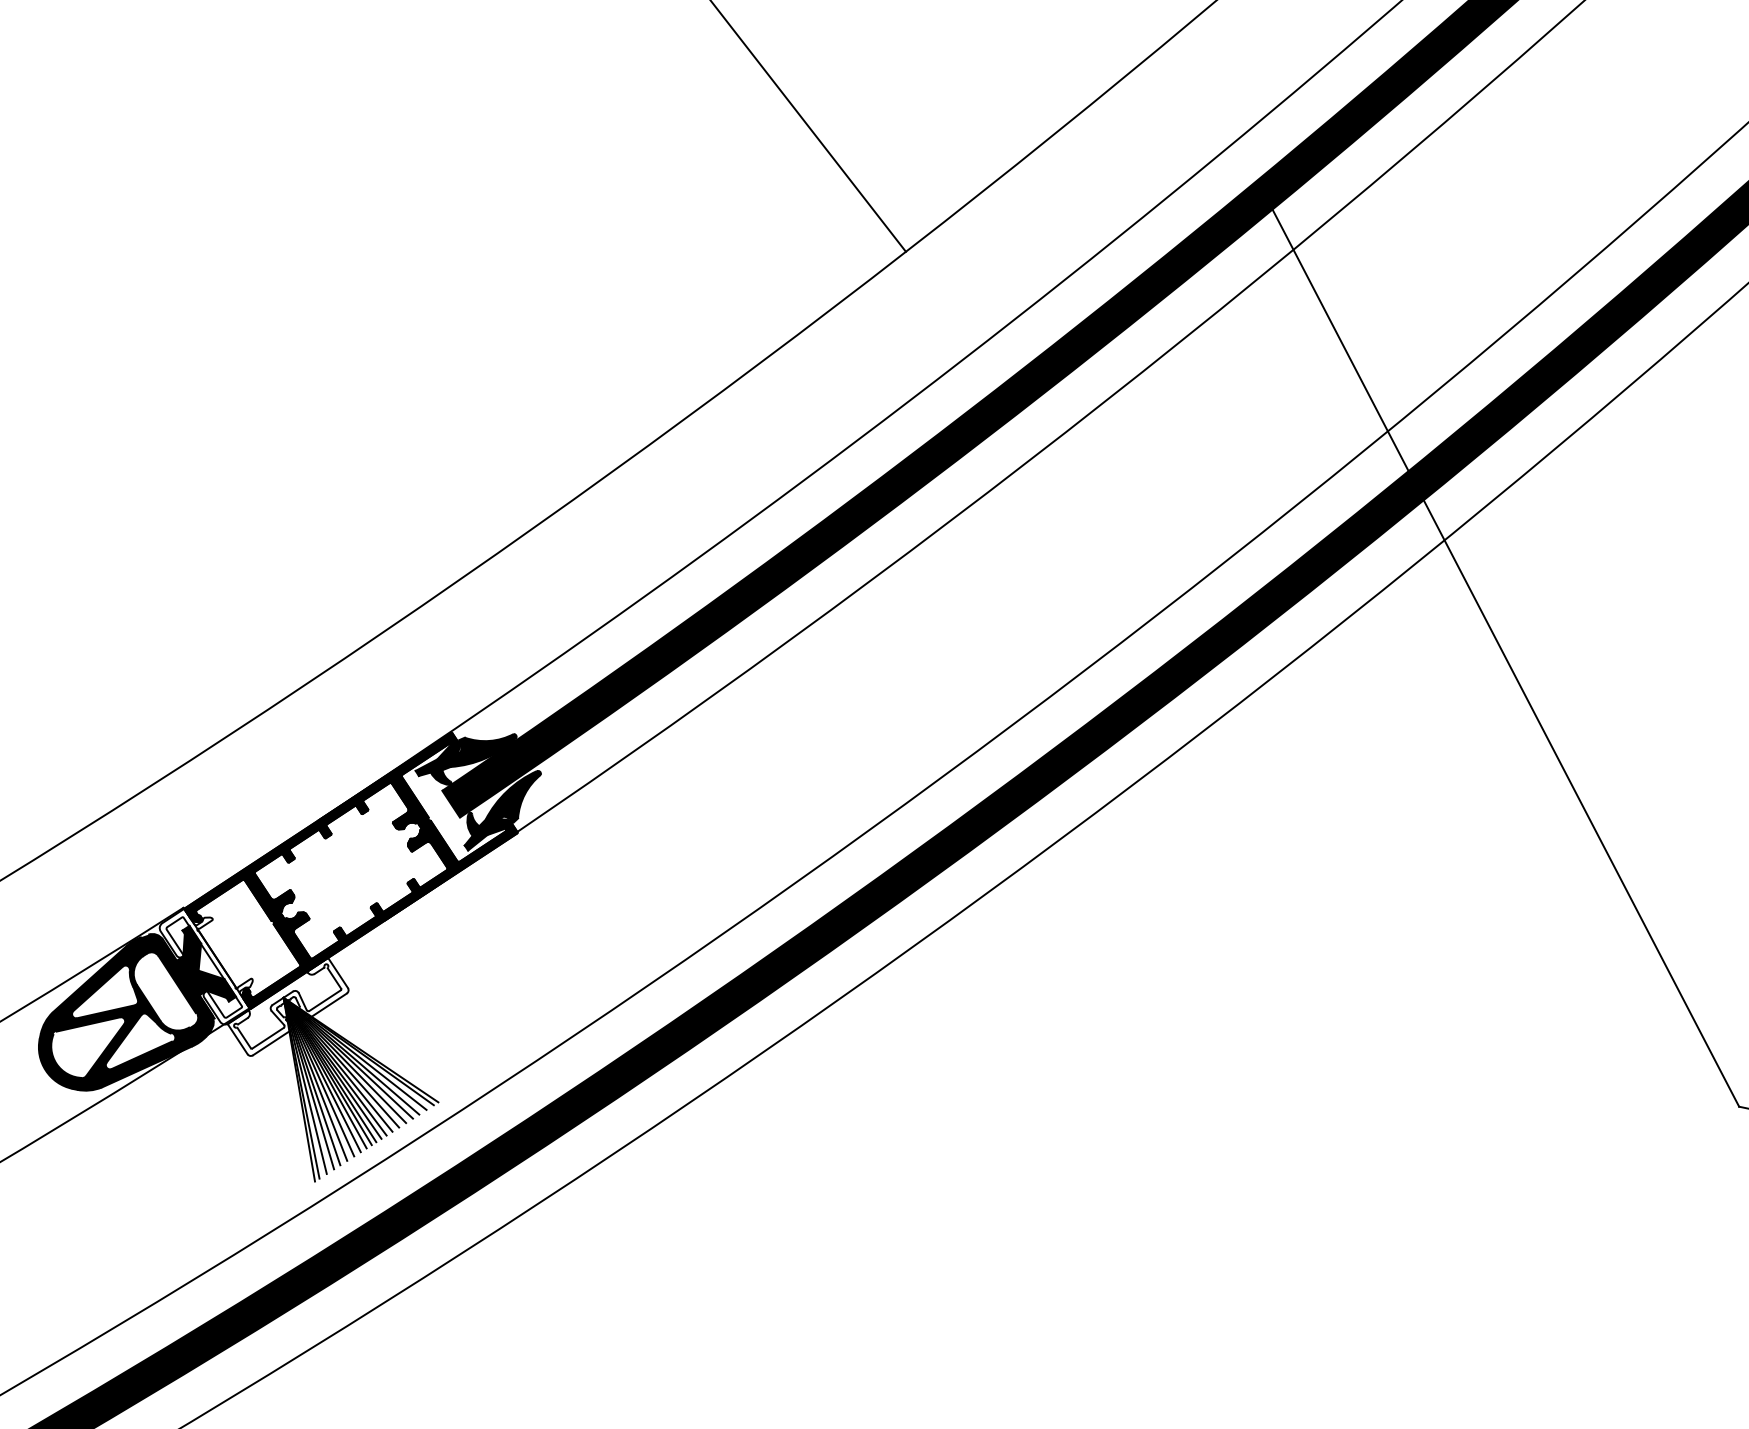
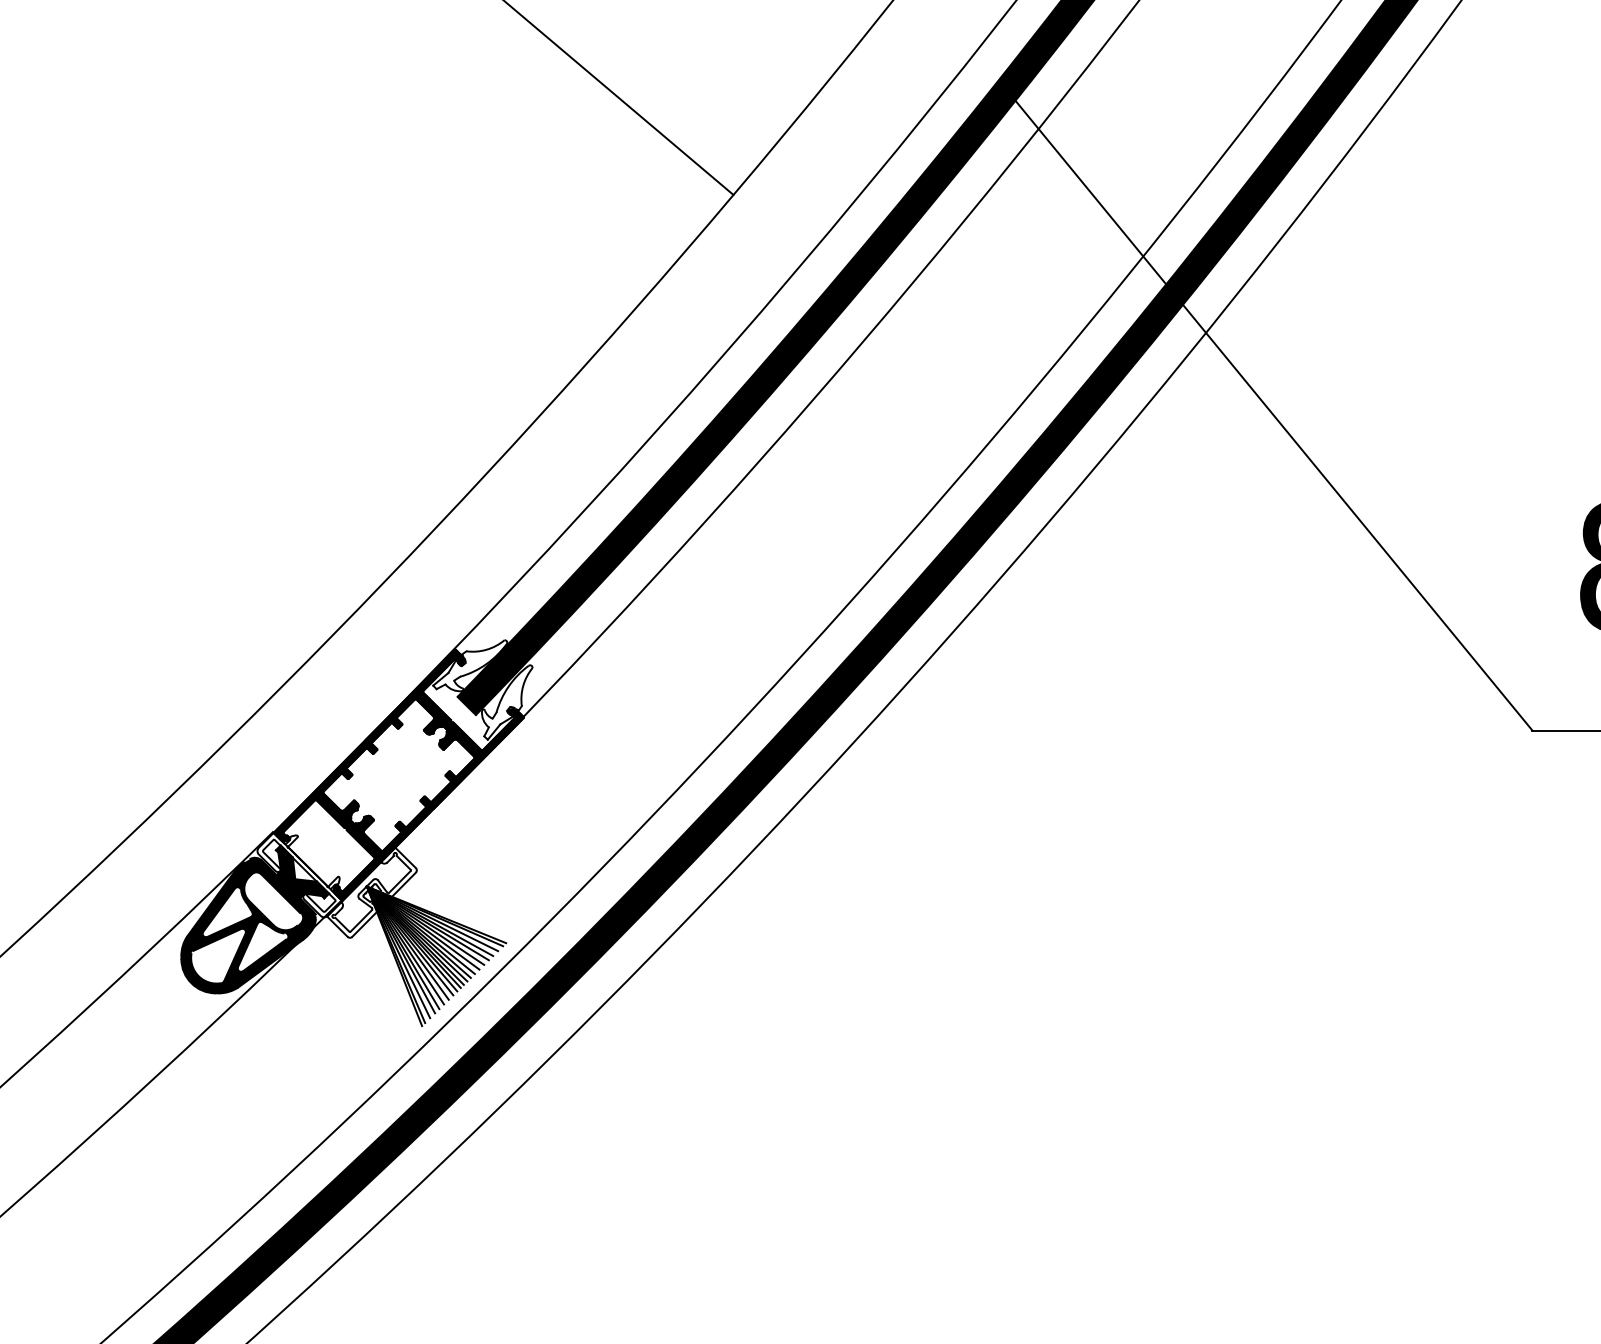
fill: (466, 755) -> (470, 665), removed
fill: (501, 810) -> (507, 702), removed

